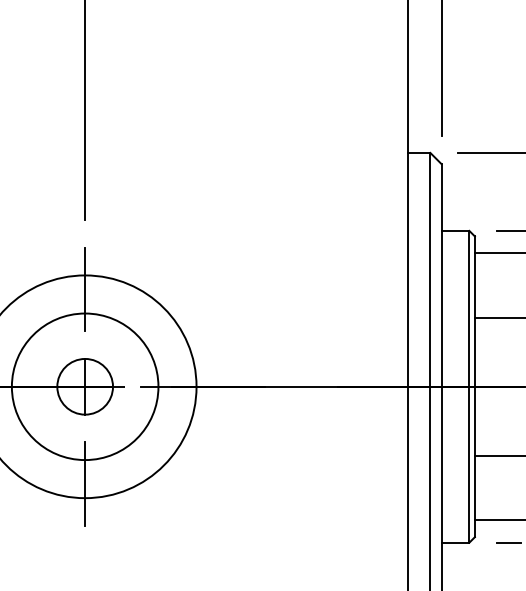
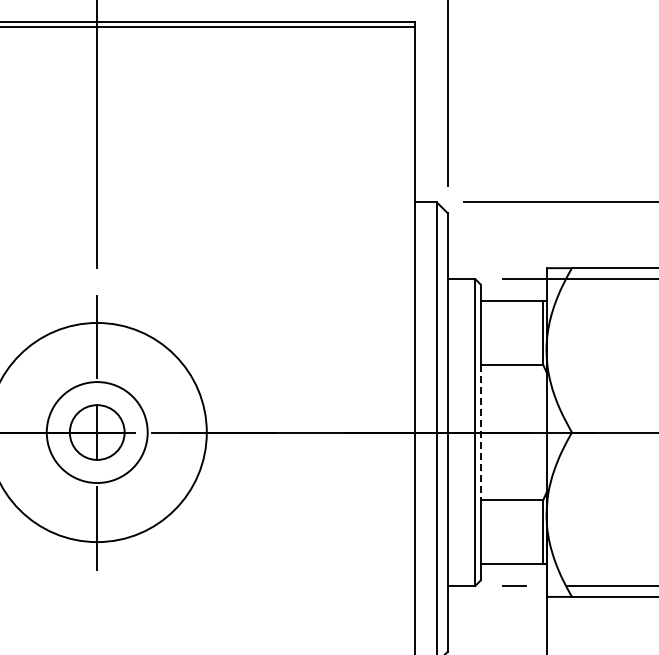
circle: (85, 386) -> (97, 432), size x0.7
line: (474, 386) -> (480, 432), solid -> dashed

